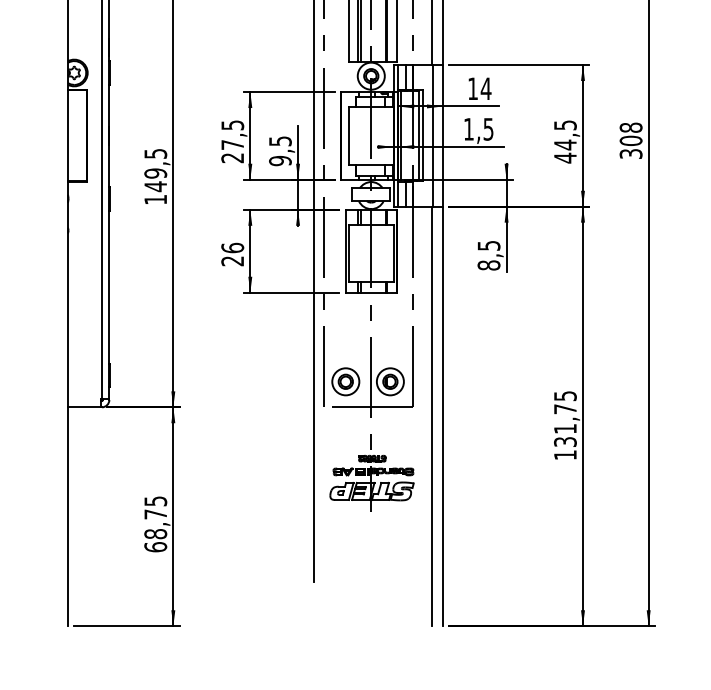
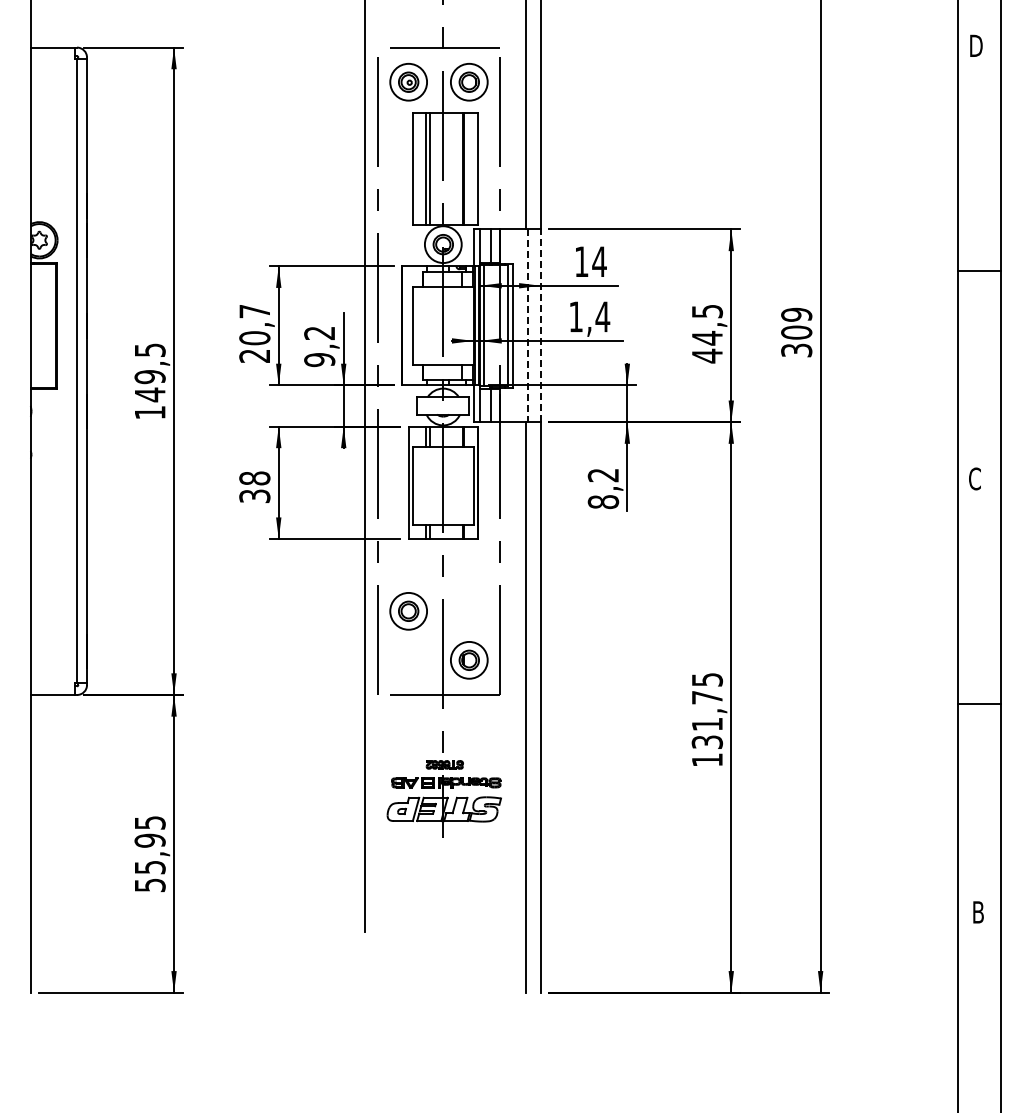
text: (630, 127) -> (796, 314), 308 -> 309
text: (488, 129) -> (602, 316), 1,5 -> 1,4
text: (232, 135) -> (254, 325), 27,5 -> 20,7
line: (442, 135) -> (540, 325), solid -> dashed
line: (433, 136) -> (527, 326), solid -> dashed
text: (280, 141) -> (319, 333), 9,5 -> 9,2
text: (489, 245) -> (603, 475), 8,5 -> 8,2
text: (232, 254) -> (254, 487), 26 -> 38
part: (345, 381) -> (408, 611), moved
text: (155, 530) -> (149, 862), 68,75 -> 55,95

